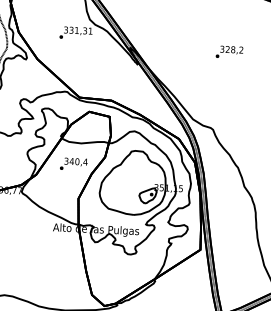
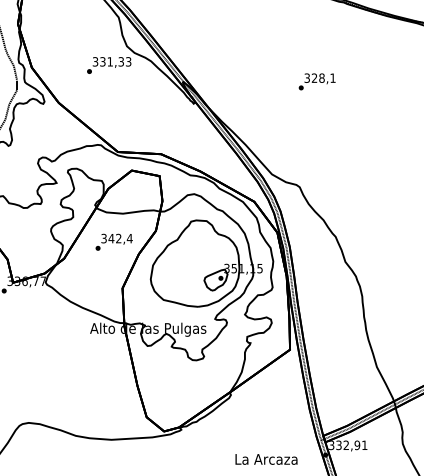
text: (90, 30) -> (128, 61), 331,31 -> 331,33
text: (241, 49) -> (332, 77), 328,2 -> 328,1
text: (77, 161) -> (118, 238), 340,4 -> 342,4

